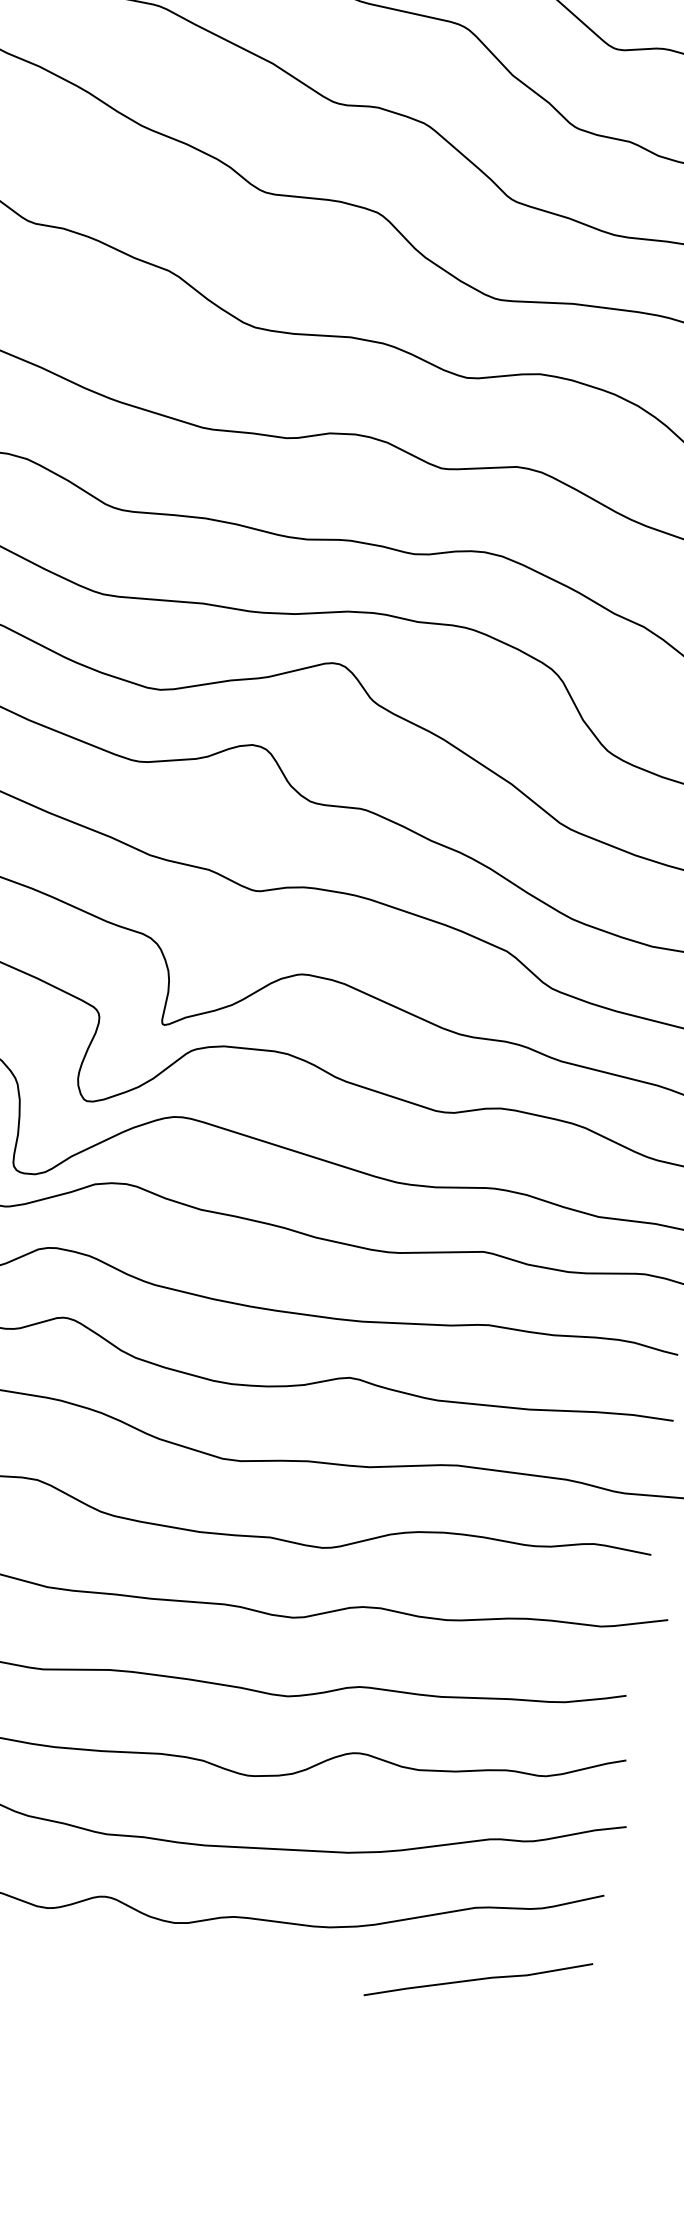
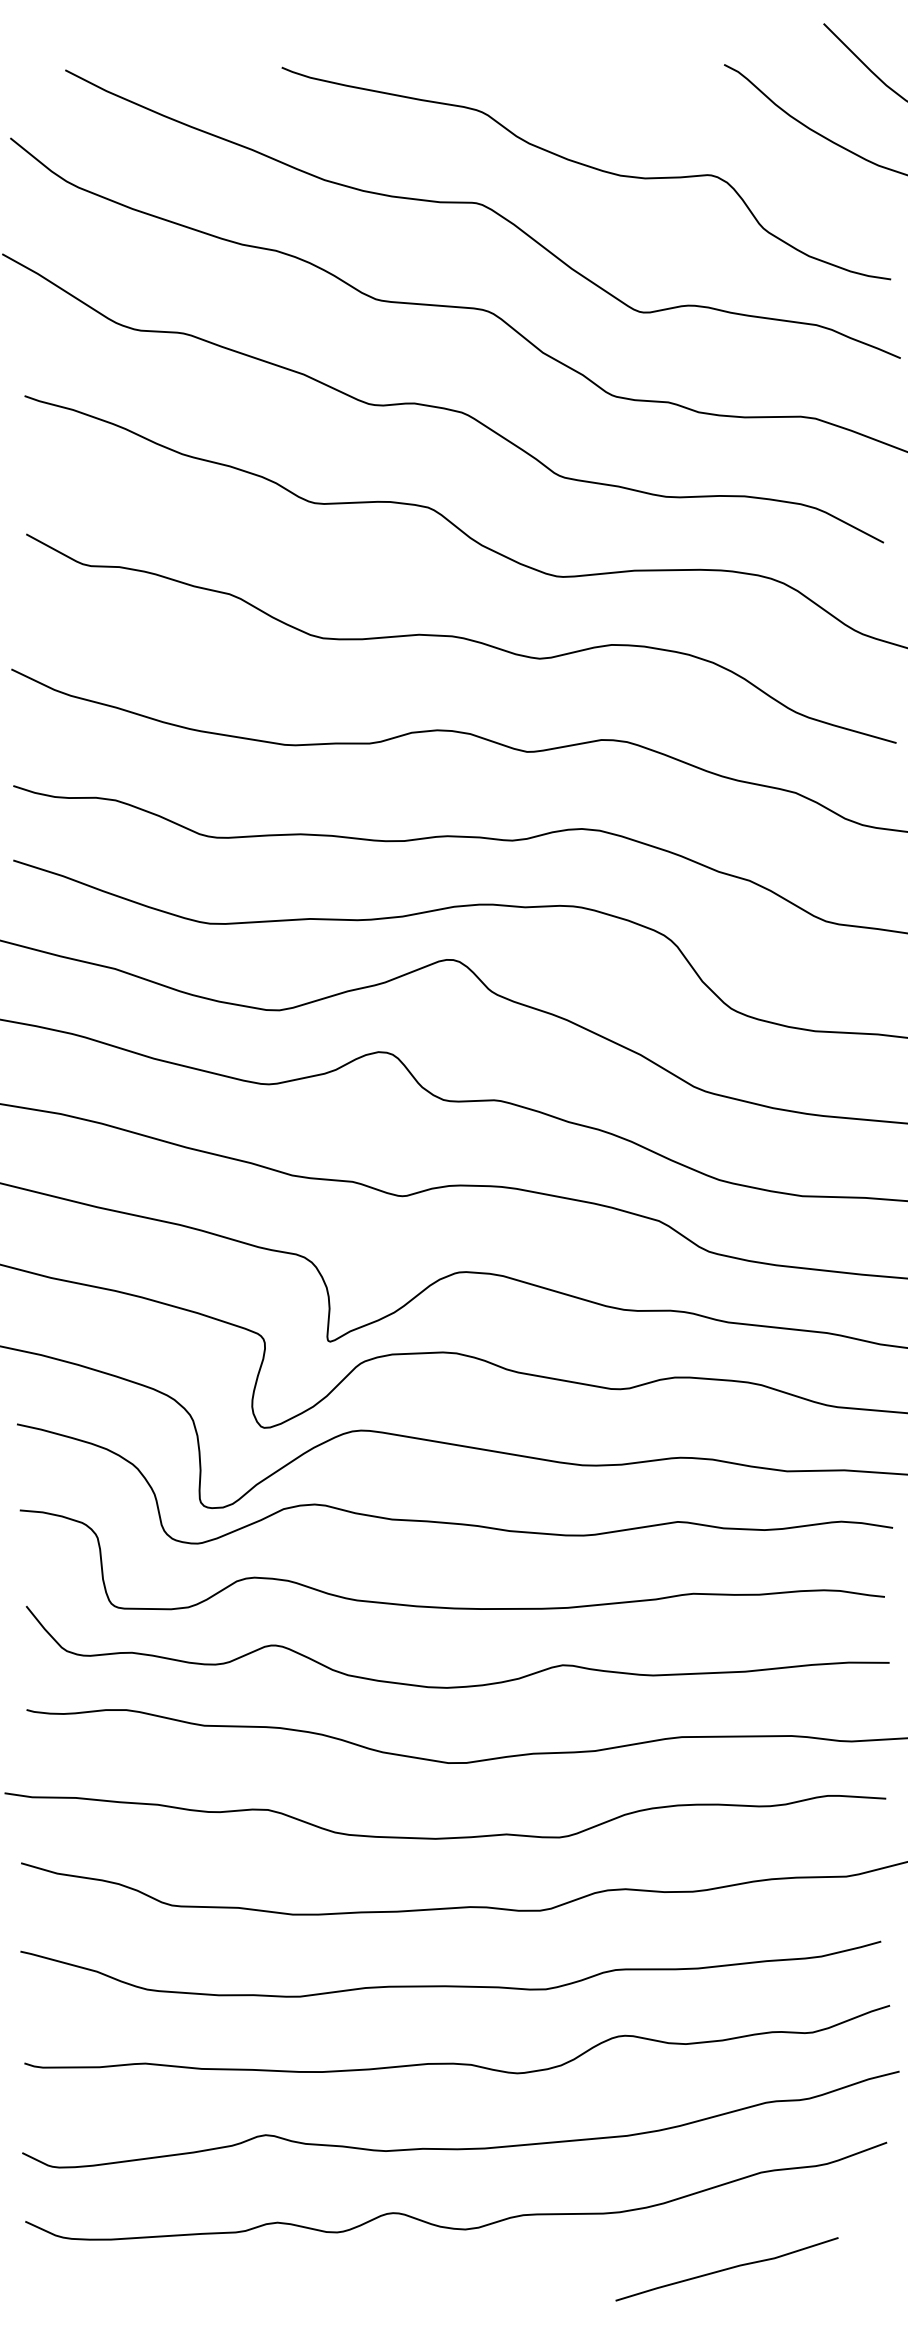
line: (477, 1979) -> (726, 2269), moved

